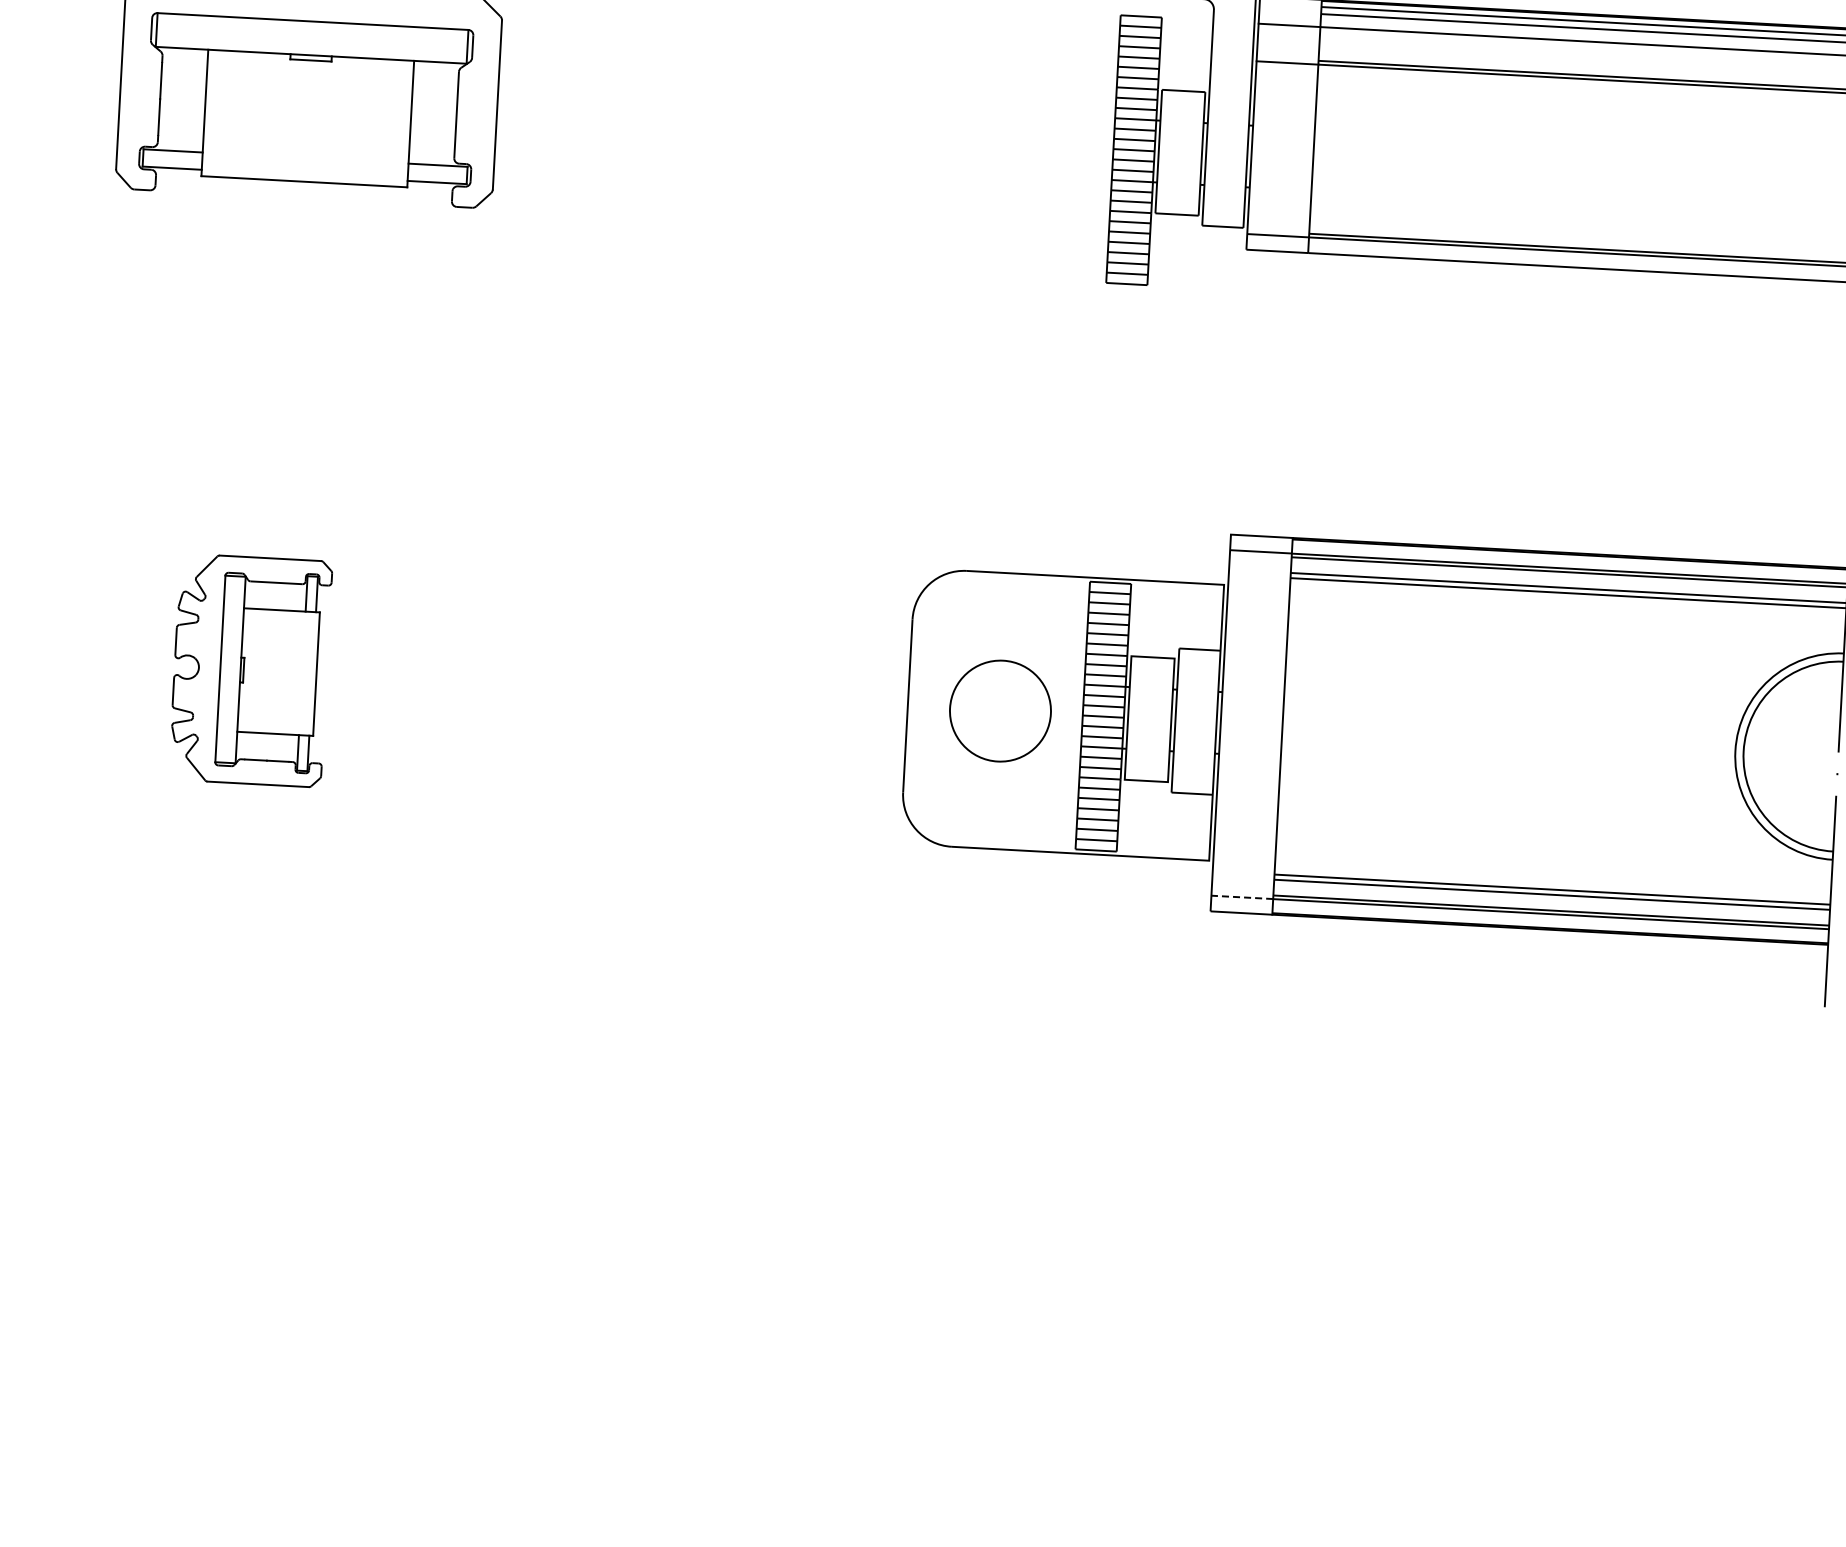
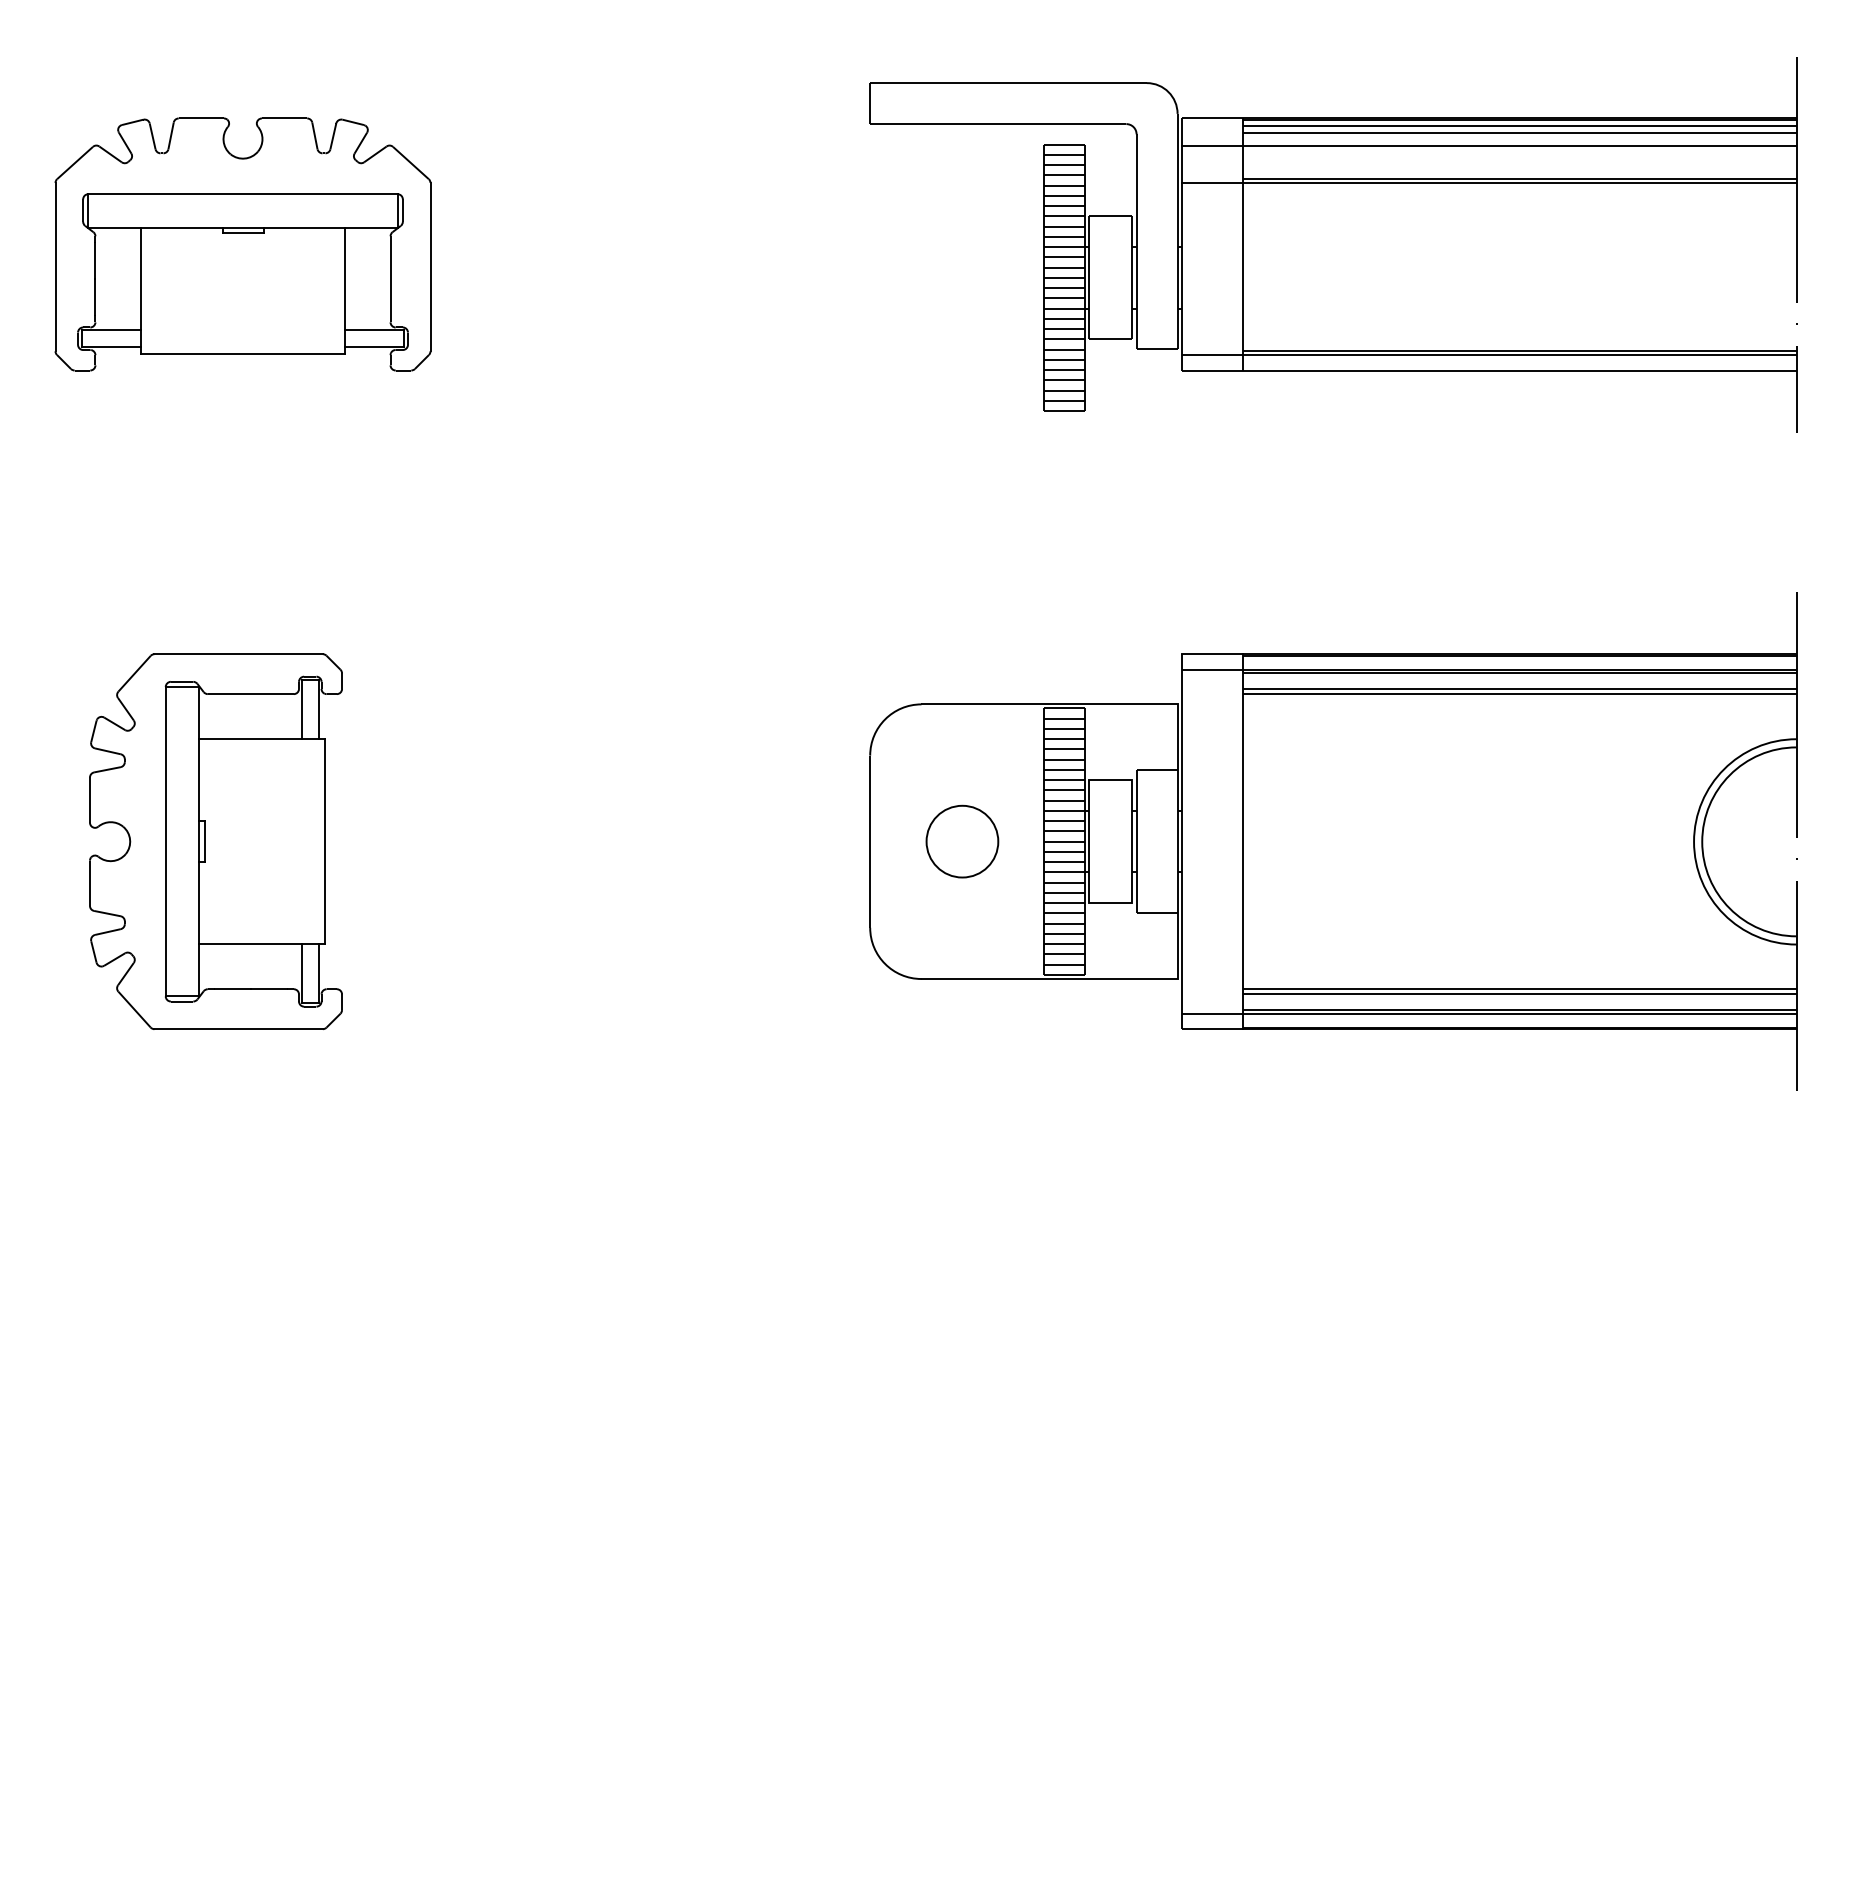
part: (250, 670) -> (215, 841), size x1.67
part: (1000, 710) -> (962, 841), size x0.71
line: (1242, 897) -> (1212, 1013), dashed -> solid

